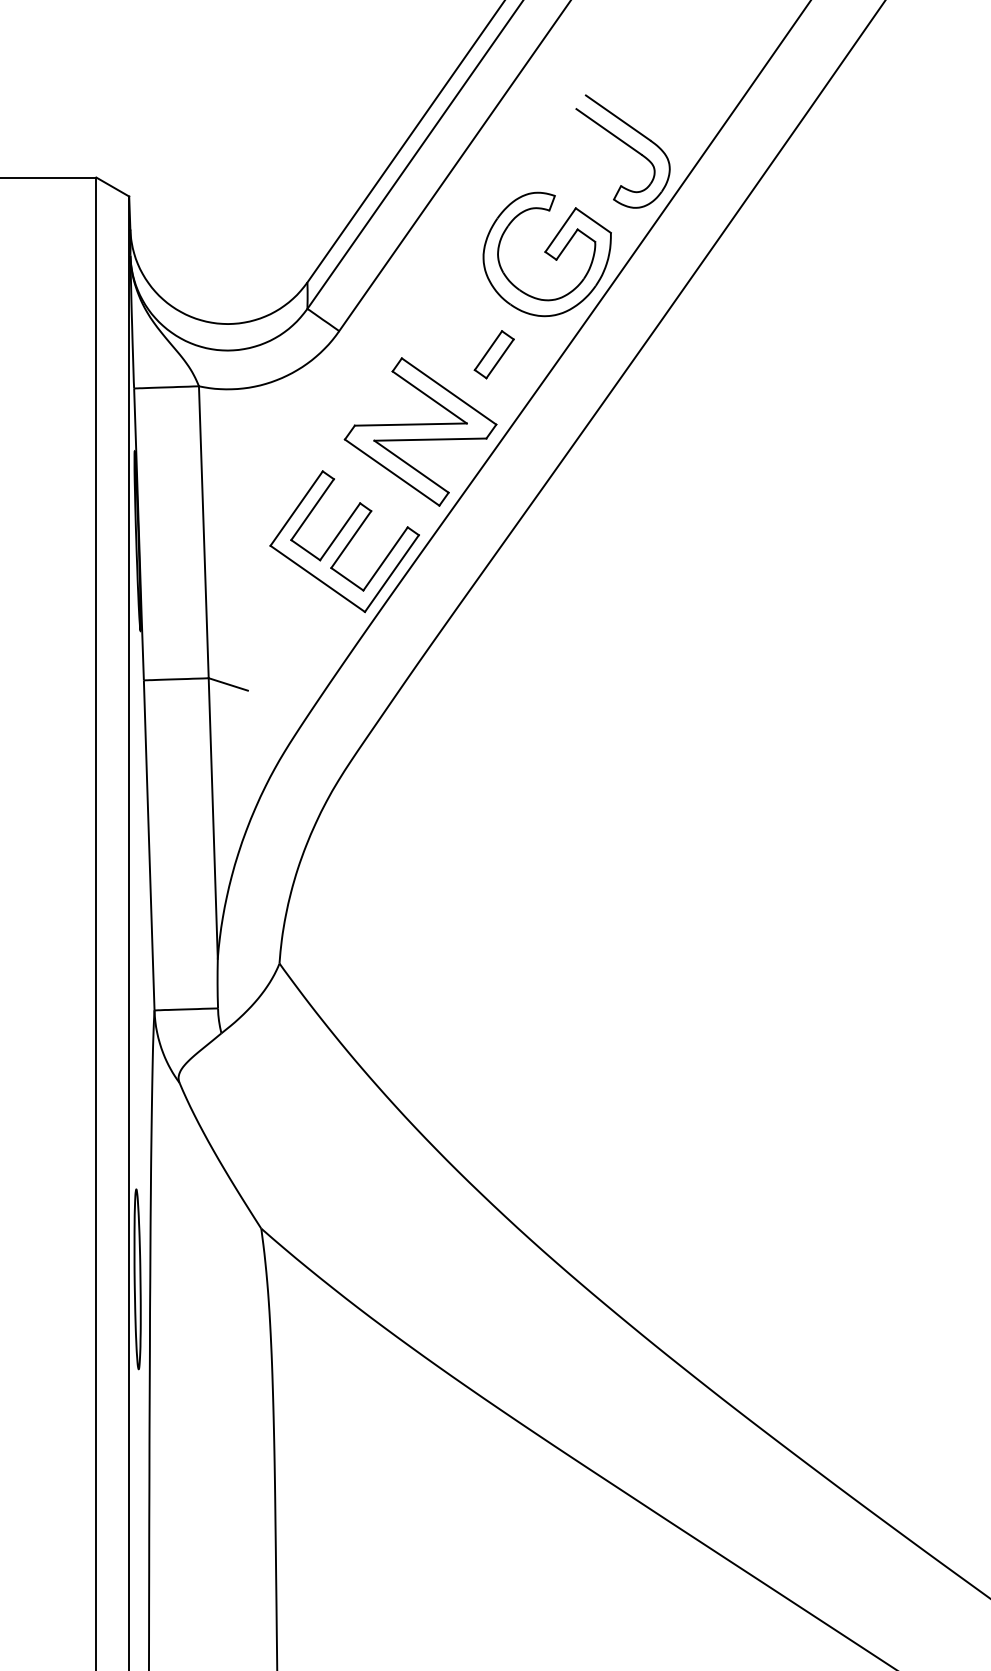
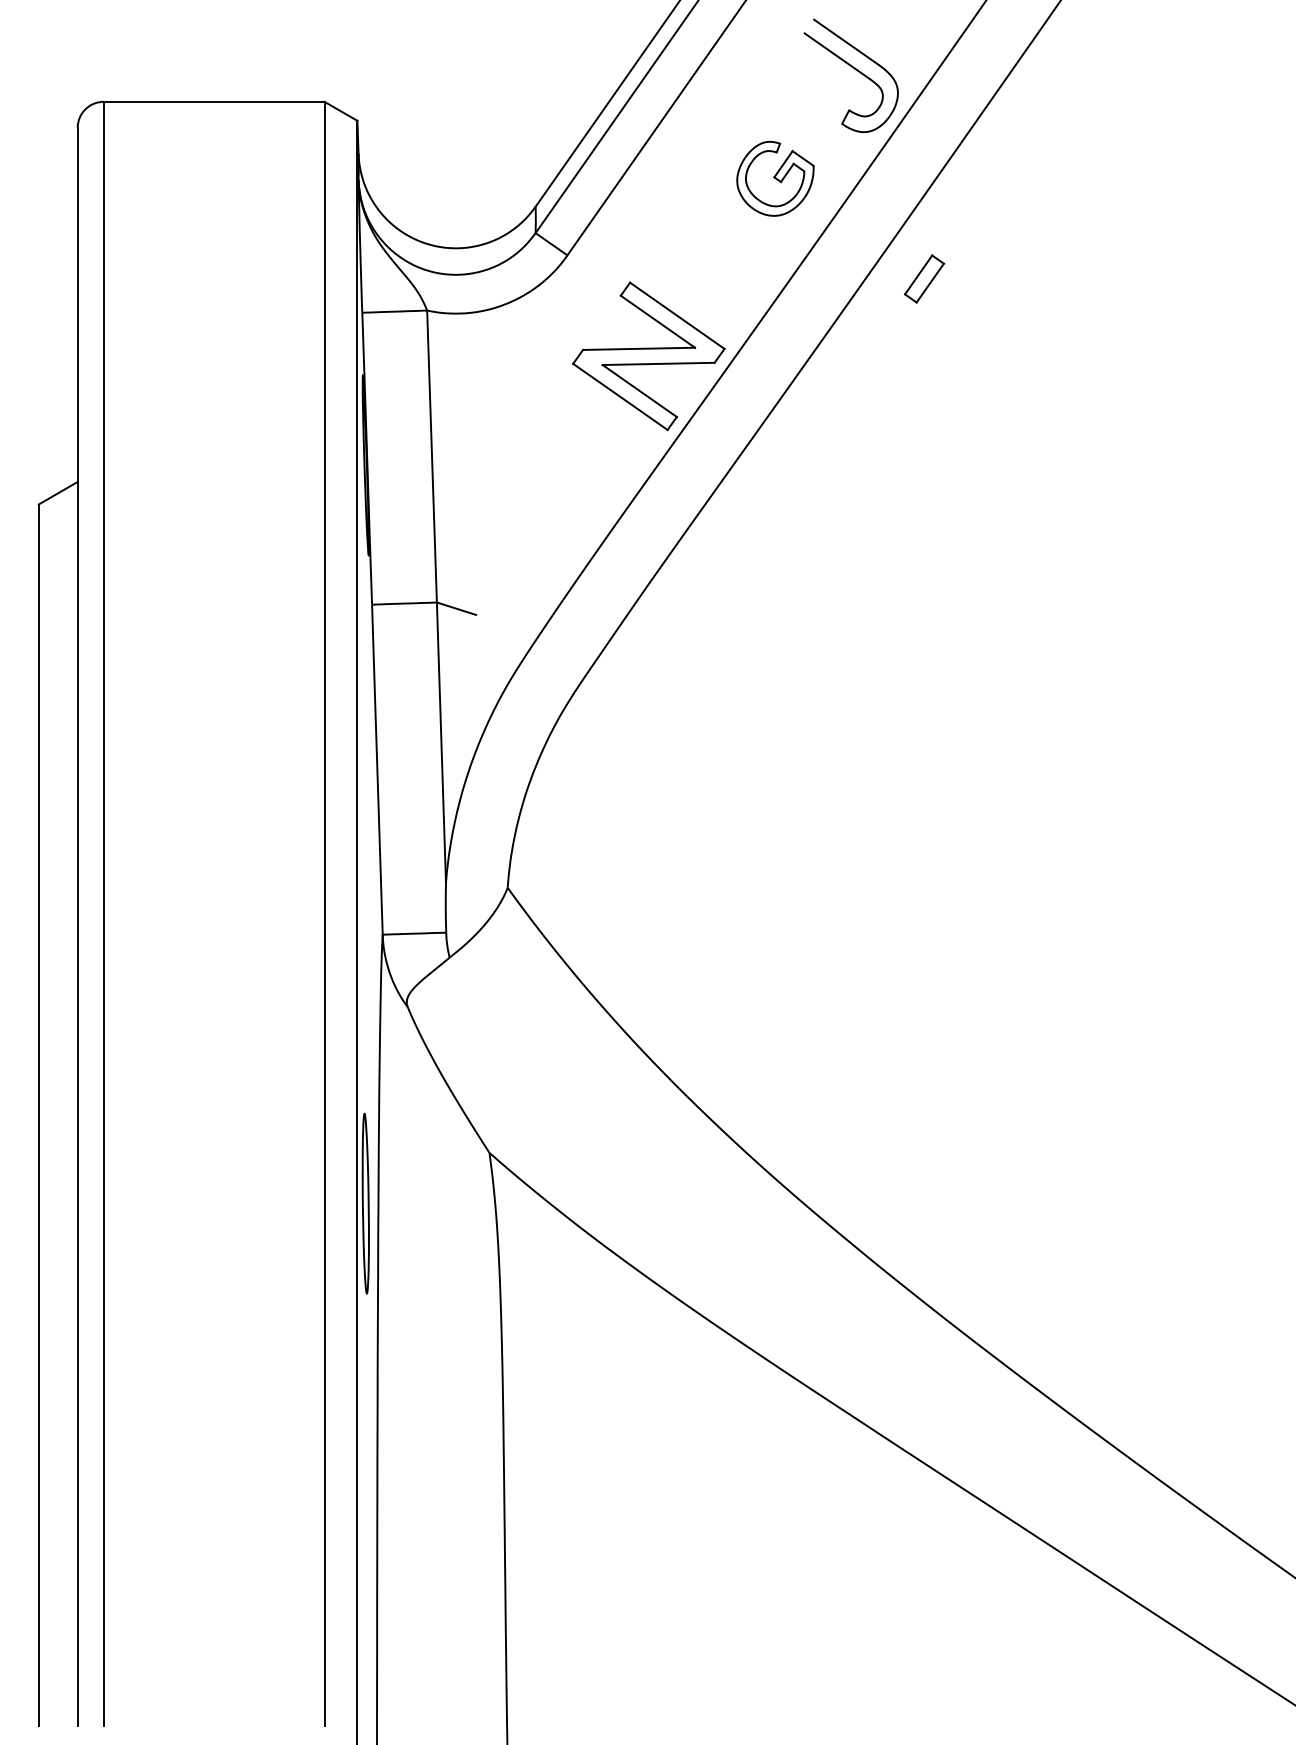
part: (547, 254) -> (775, 178), size x0.6
part: (494, 354) -> (924, 278), moved
part: (344, 541) -> (572, 465), removed

